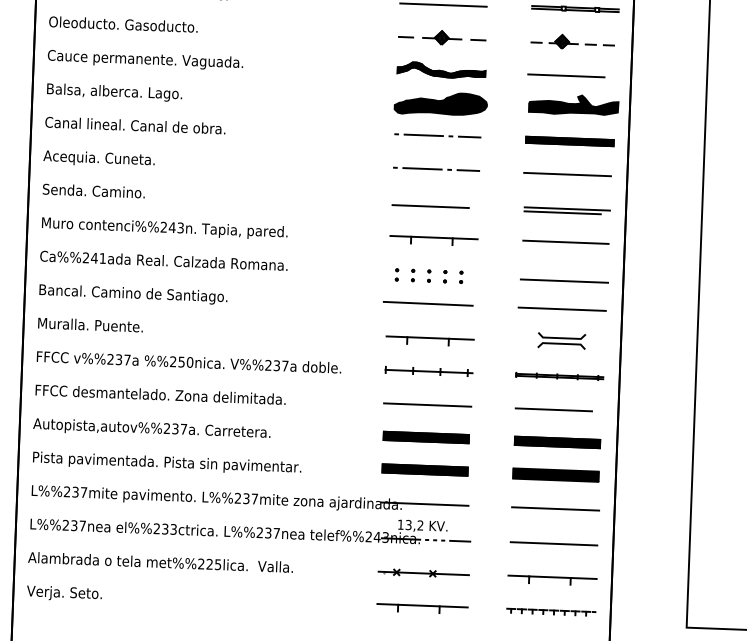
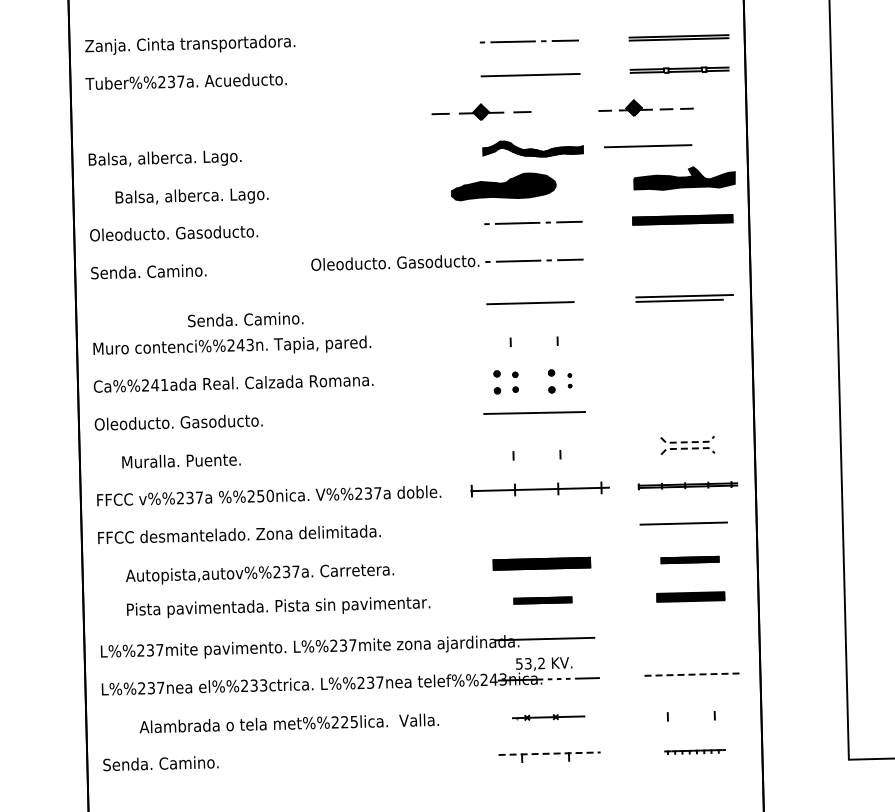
text: (123, 24) -> (395, 262), moved
part: (442, 37) -> (481, 111), moved
part: (572, 41) -> (645, 107), moved
text: (145, 59) -> (198, 157), Cauce permanente. Vaguada. -> Balsa, alberca. Lago.
line: (566, 76) -> (648, 146), moved
text: (114, 92) -> (191, 196), moved
part: (440, 103) -> (503, 186), moved
text: (137, 125) -> (194, 232), Canal lineal. Canal de obra. -> Oleoducto. Gasoducto.
text: (99, 158) -> (153, 272), Acequia. Cuneta. -> Senda. Camino.
line: (567, 174) -> (682, 257), removed
text: (93, 190) -> (245, 319), moved
line: (434, 237) -> (536, 337), removed
line: (565, 241) -> (685, 333), removed
part: (397, 274) -> (497, 382), size x1.6
part: (413, 274) -> (515, 381), size x1.4
part: (429, 275) -> (533, 381), removed
part: (444, 276) -> (551, 380), size x1.6
line: (564, 280) -> (686, 377), removed
text: (132, 292) -> (200, 421), Bancal. Camino de Santiago. -> Oleoducto. Gasoducto.
line: (561, 309) -> (685, 409), removed
text: (90, 325) -> (181, 461), moved
line: (430, 338) -> (539, 451), removed
line: (562, 338) -> (688, 442), solid -> dashed
line: (562, 343) -> (688, 448), solid -> dashed
part: (429, 370) -> (540, 488), size x1.4
line: (427, 404) -> (540, 526), removed
text: (152, 429) -> (260, 574), moved
part: (556, 441) -> (689, 559), size x0.6
text: (167, 463) -> (278, 607), moved
part: (424, 469) -> (542, 600), size x0.6
part: (555, 474) -> (690, 596), size x0.7
line: (555, 508) -> (692, 634), removed
text: (400, 524) -> (519, 663), 13,2 -> 53,2
line: (554, 543) -> (693, 674), solid -> dashed
text: (160, 562) -> (289, 723), moved
part: (423, 573) -> (548, 717), size x0.7
line: (551, 577) -> (693, 712), removed
text: (78, 593) -> (160, 764), Verja. Seto. -> Senda. Camino.
line: (423, 605) -> (550, 753), solid -> dashed
part: (550, 611) -> (694, 751), size x0.6

